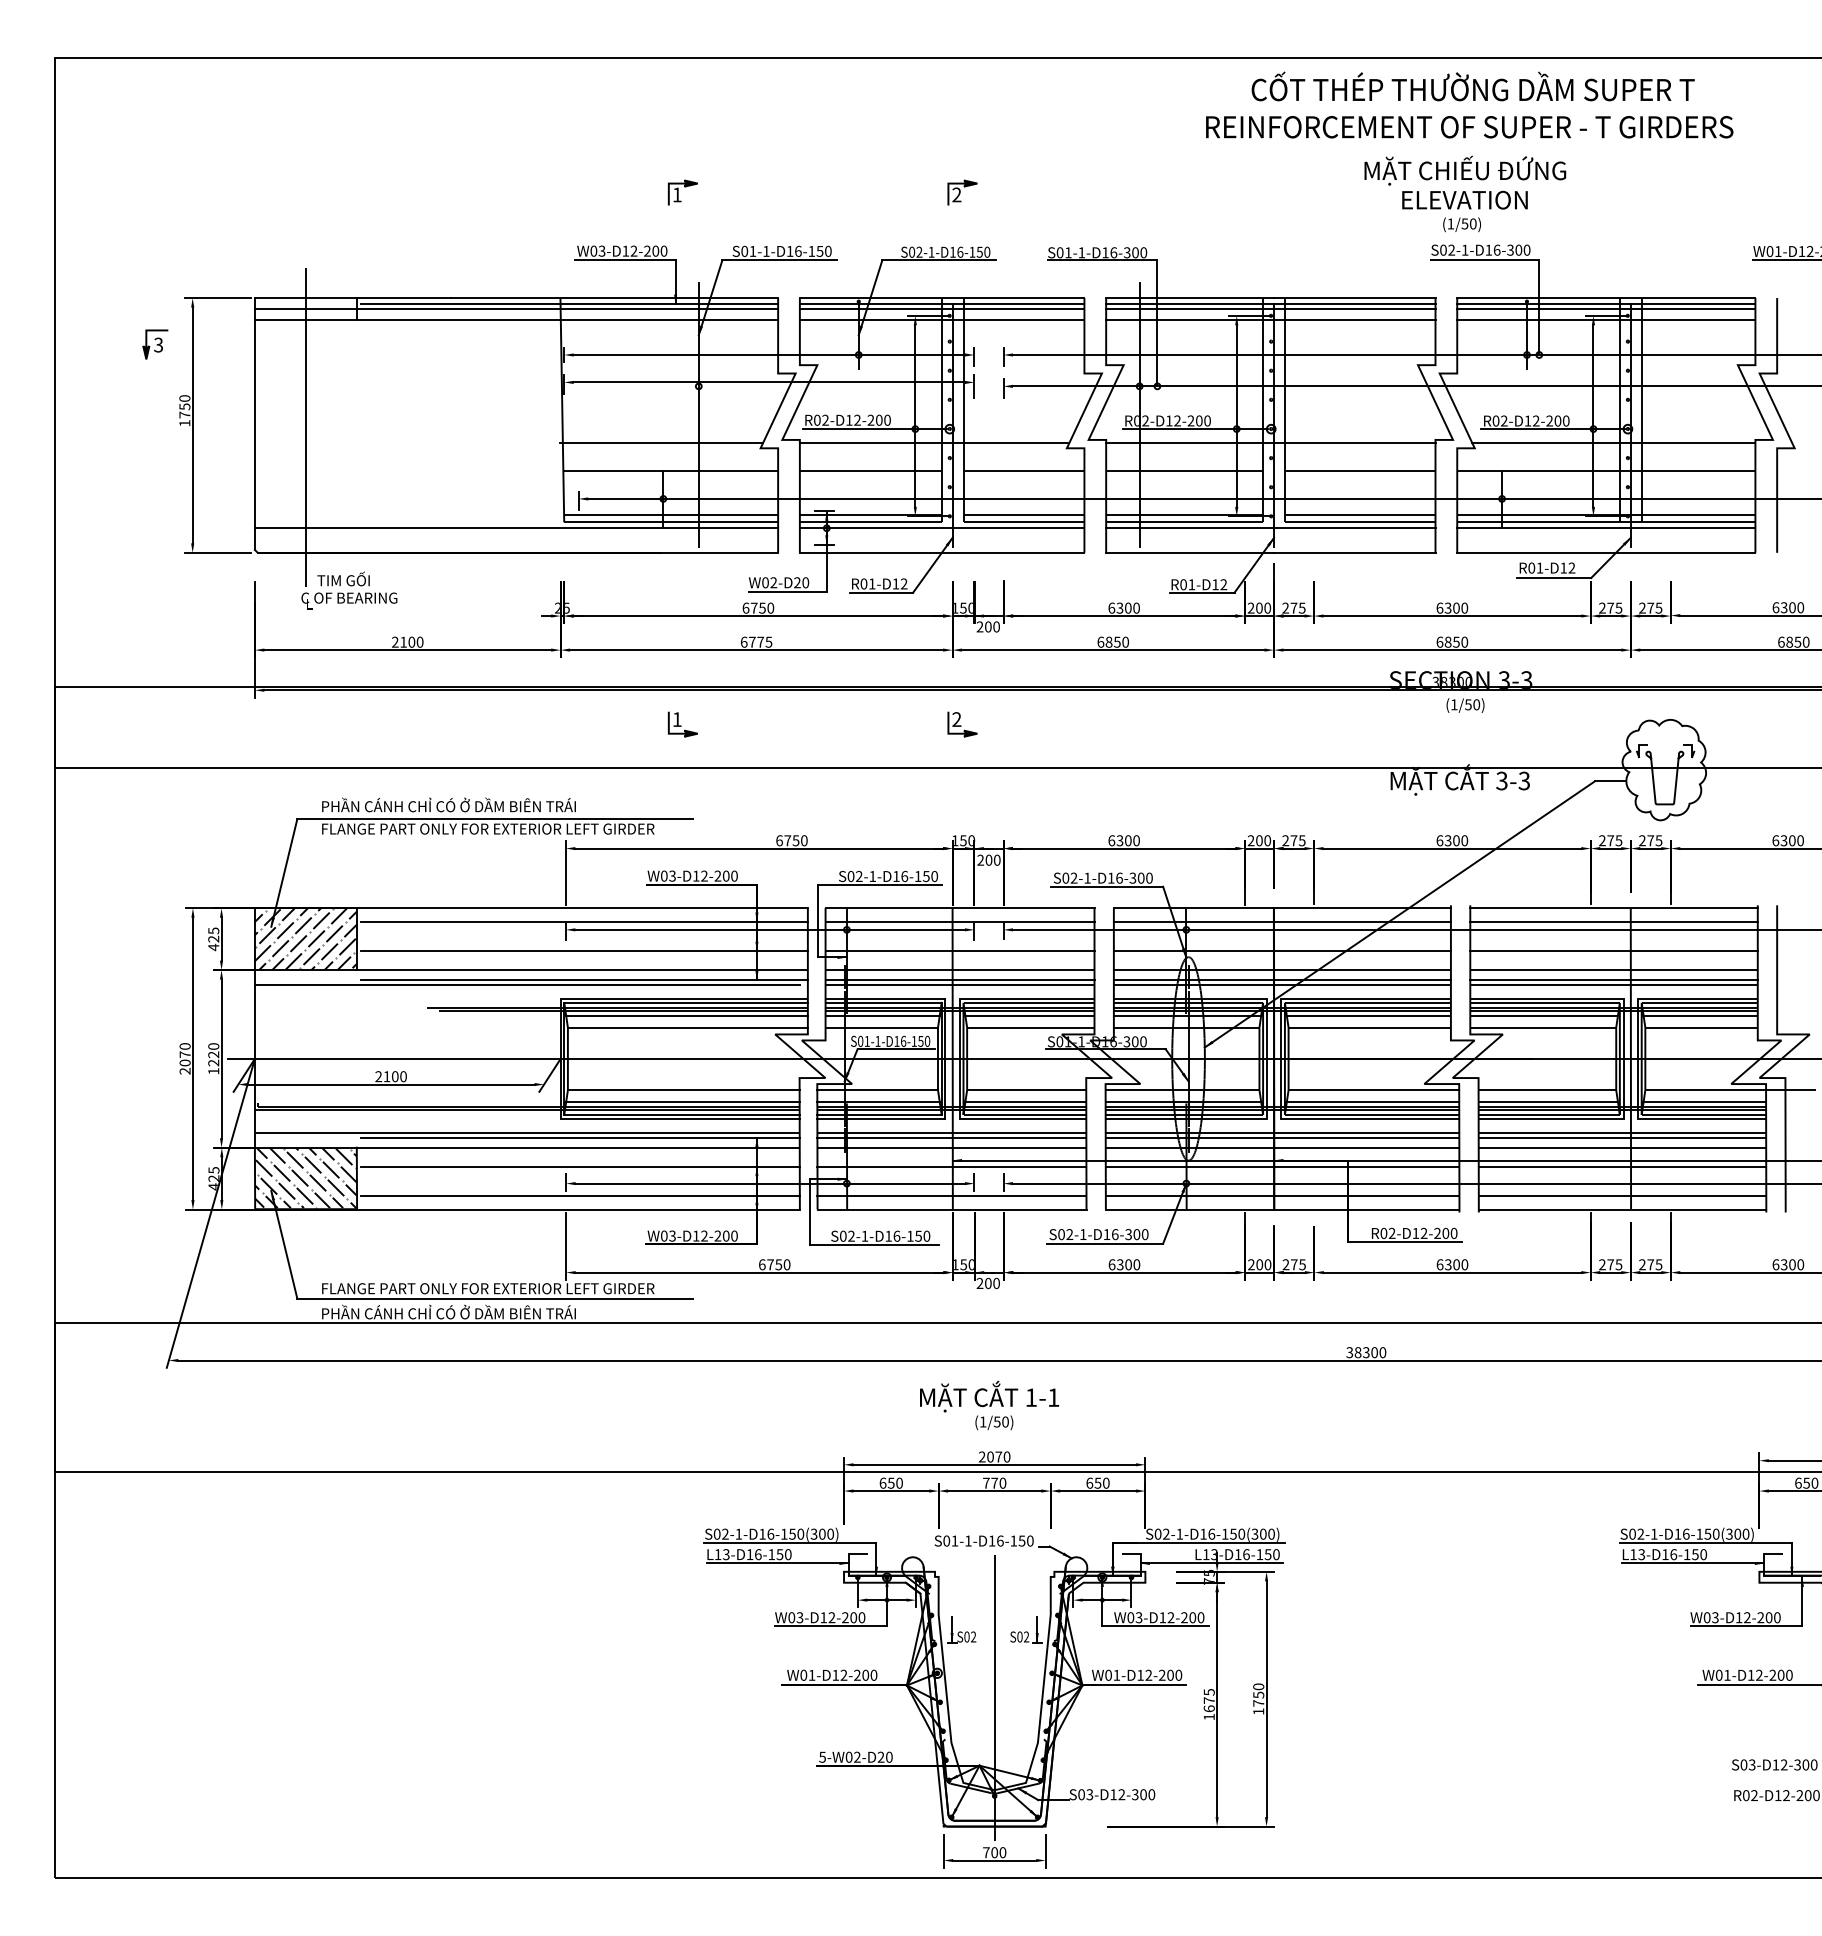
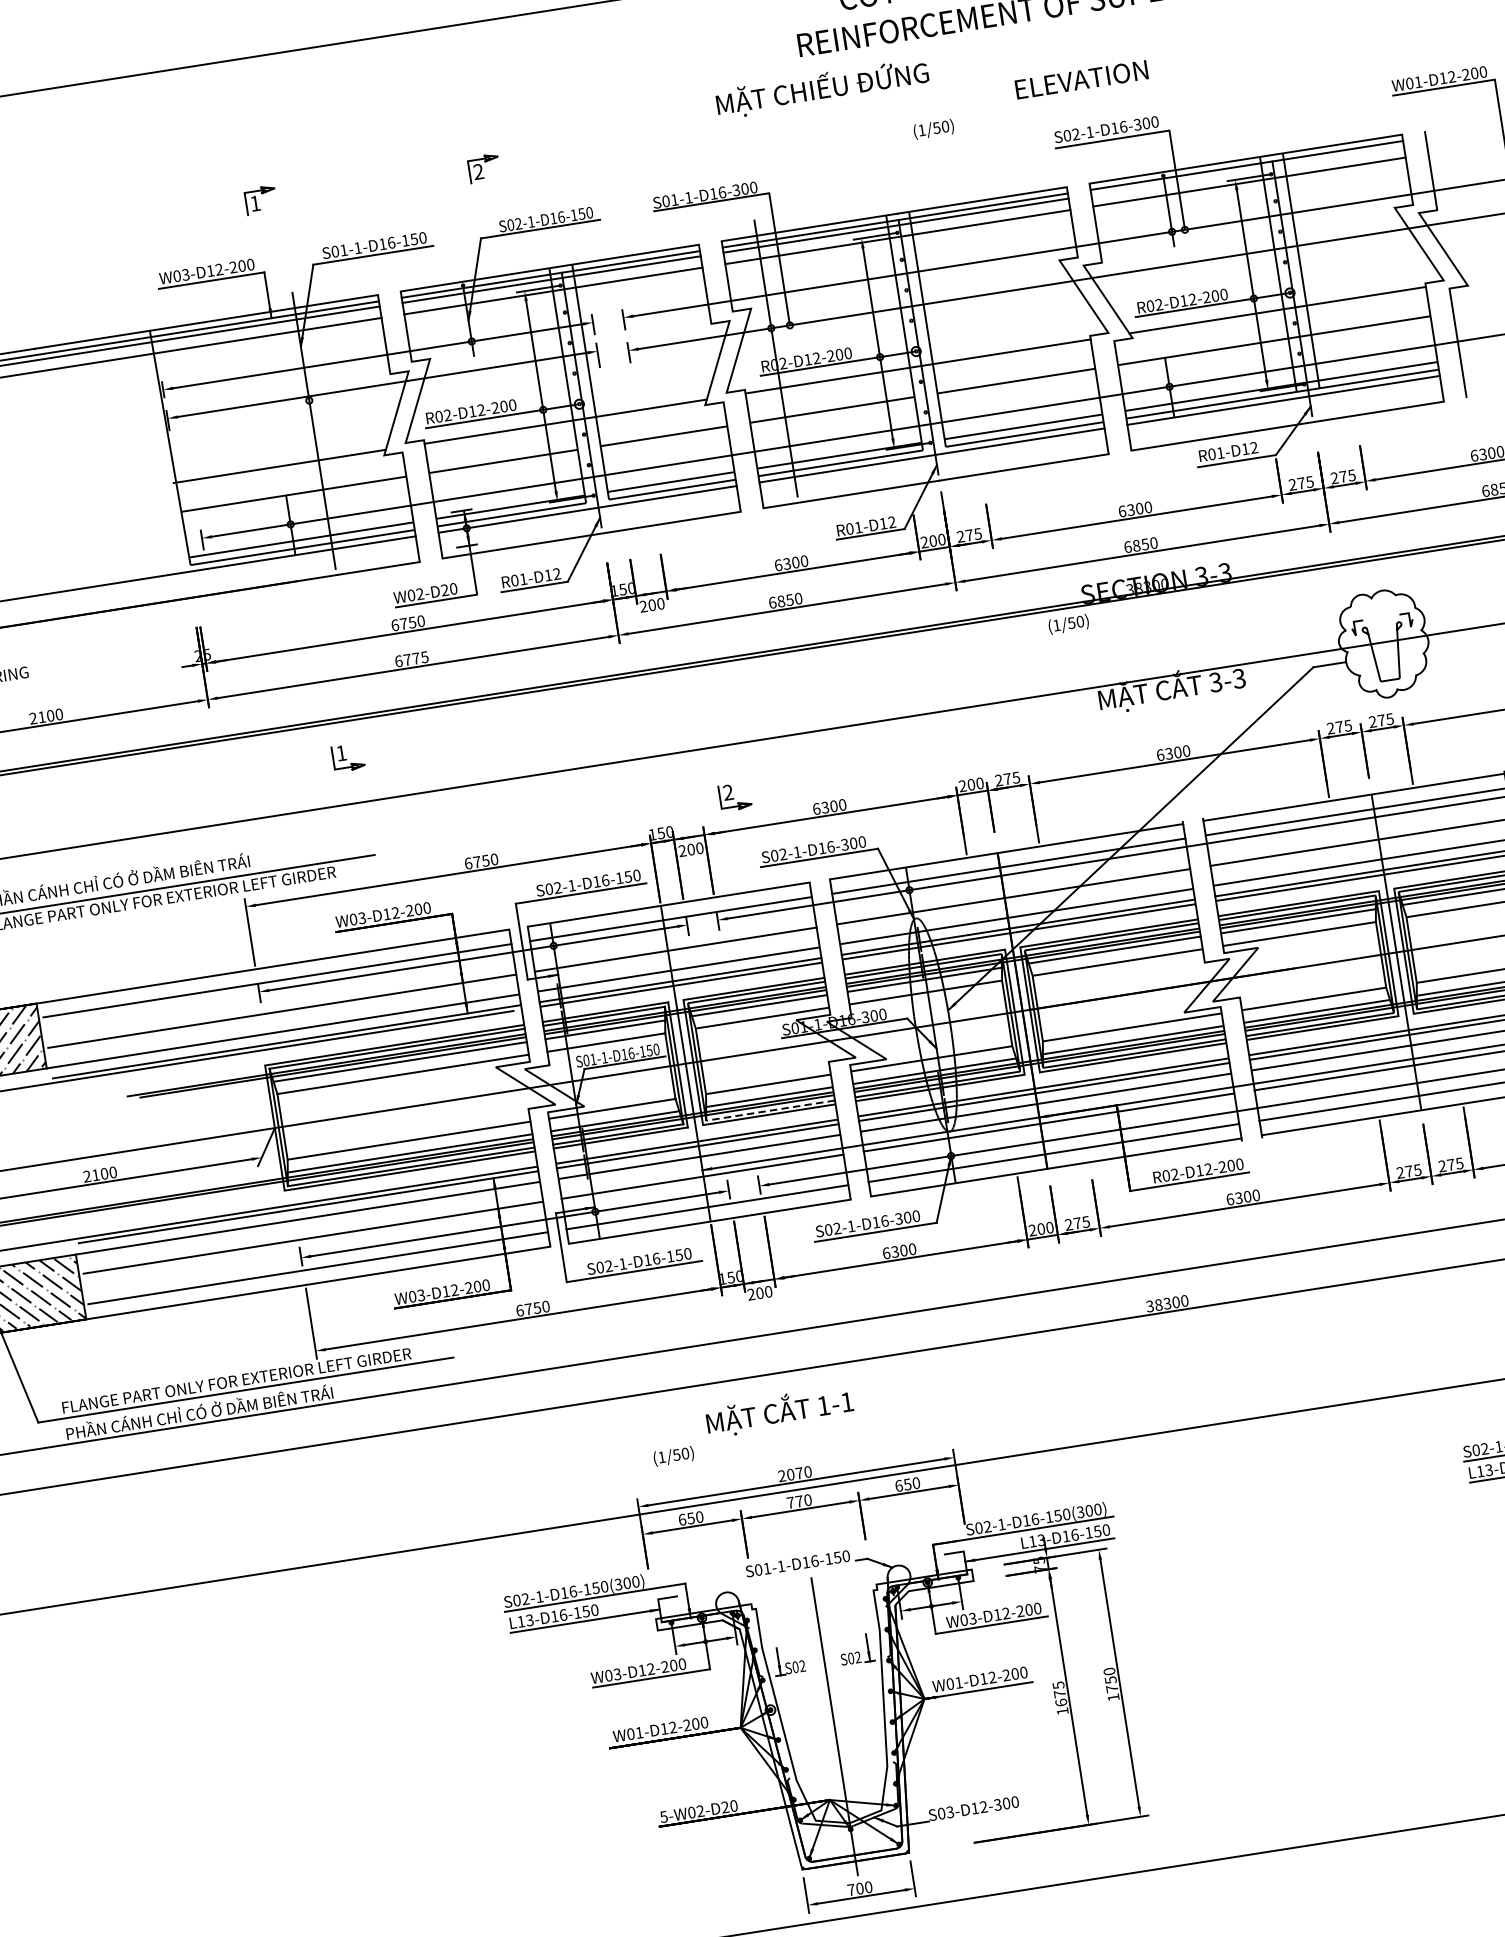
text: (1465, 170) -> (822, 88), moved
part: (962, 192) -> (484, 168), moved
text: (1461, 224) -> (933, 129), moved
line: (1606, 308) -> (1247, 170), removed
text: (1465, 705) -> (1068, 624), moved
part: (962, 724) -> (735, 796), moved
line: (1024, 1114) -> (770, 1110), solid -> dashed
text: (994, 1422) -> (673, 1455), moved

